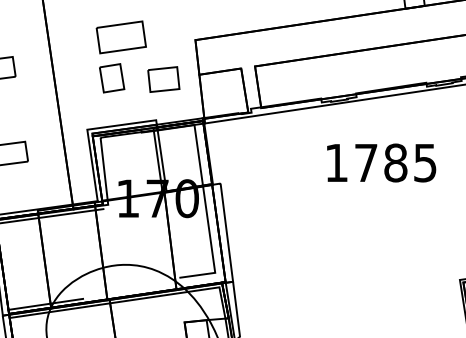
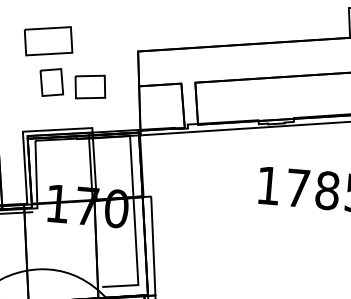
part: (120, 37) -> (47, 41), moved
part: (163, 79) -> (90, 86), moved

